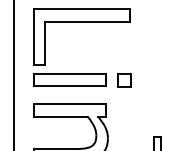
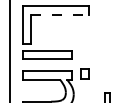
line: (88, 21) -> (60, 14), solid -> dashed
part: (123, 79) -> (84, 73), moved

